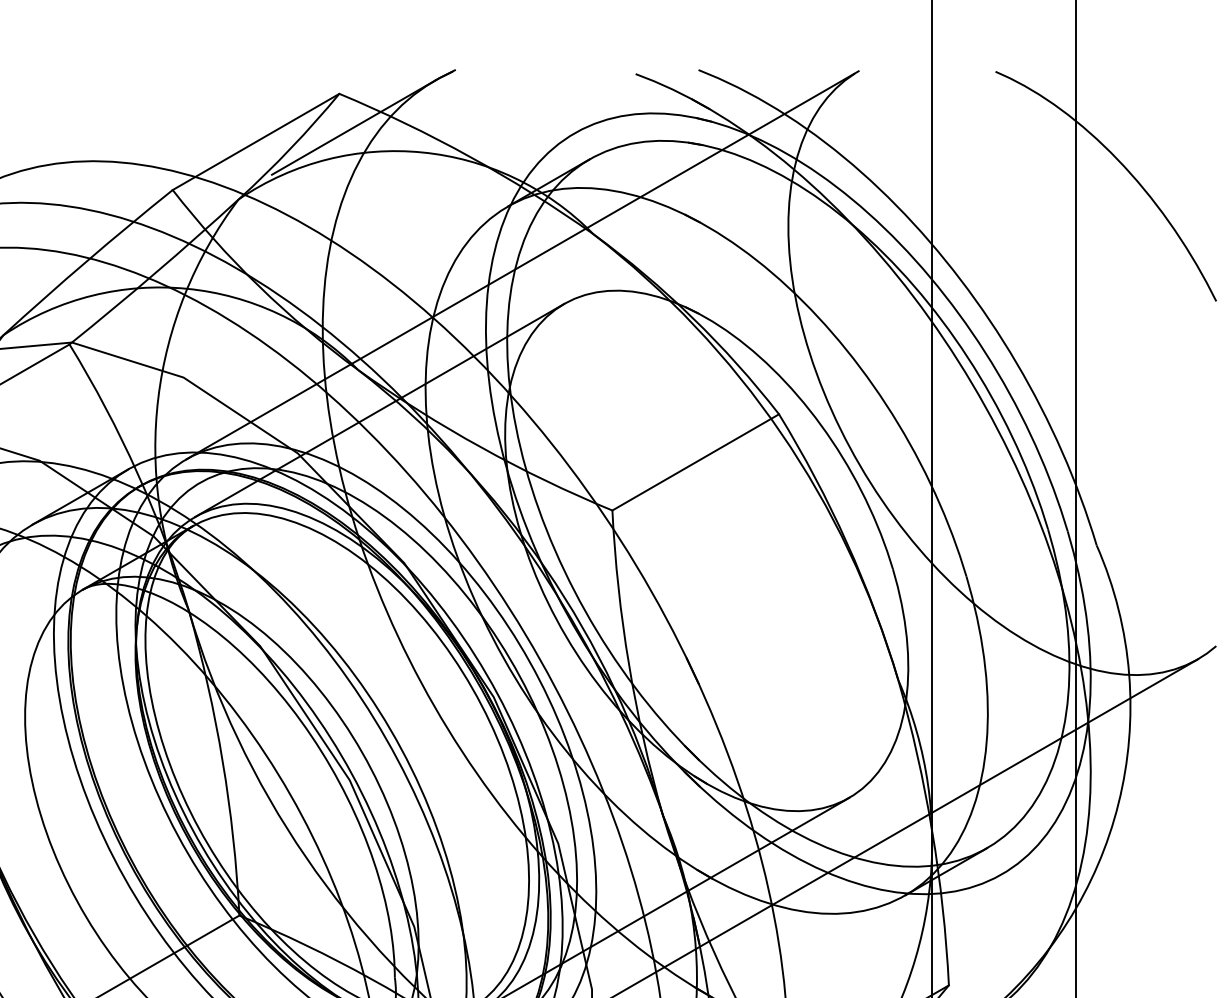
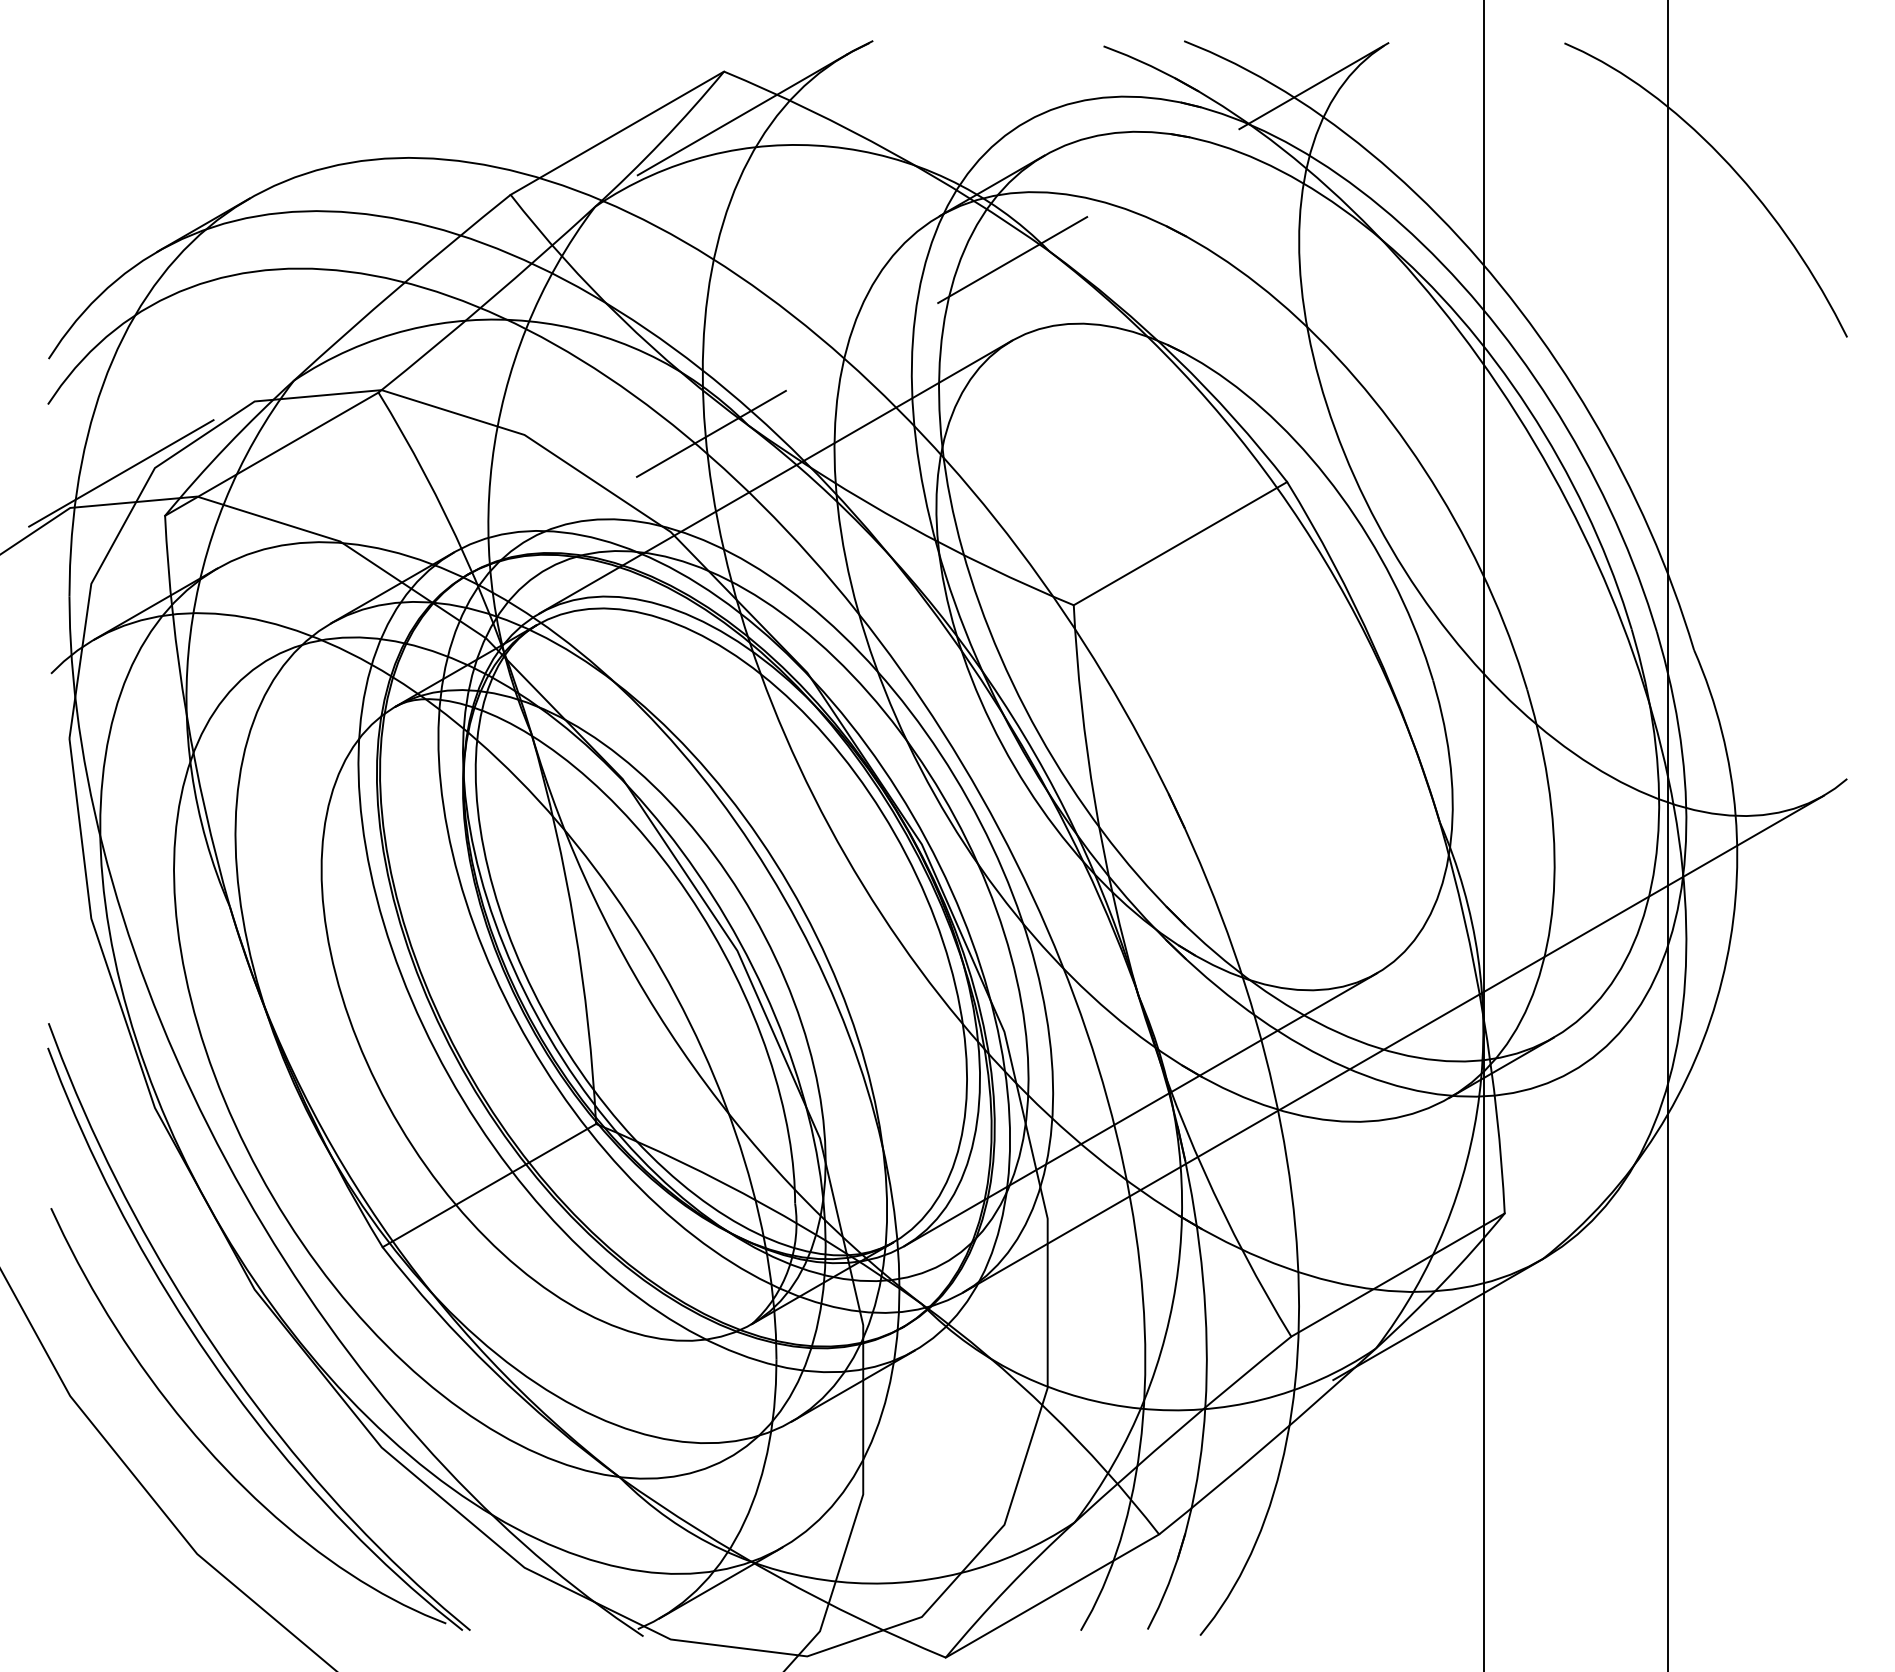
line: (522, 265) -> (958, 291), solid -> dashed

